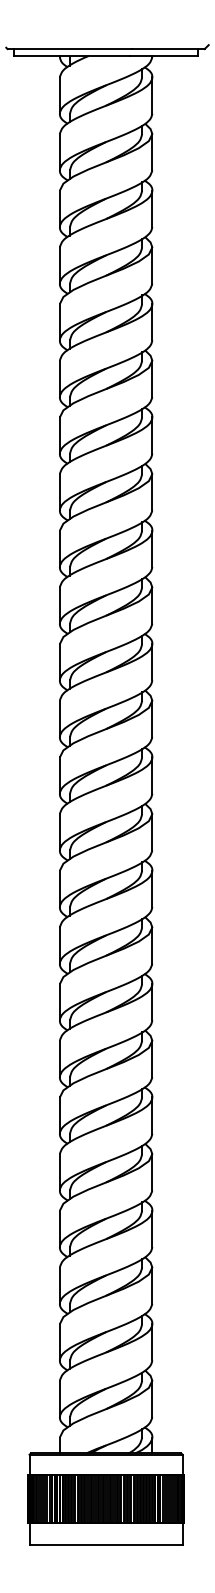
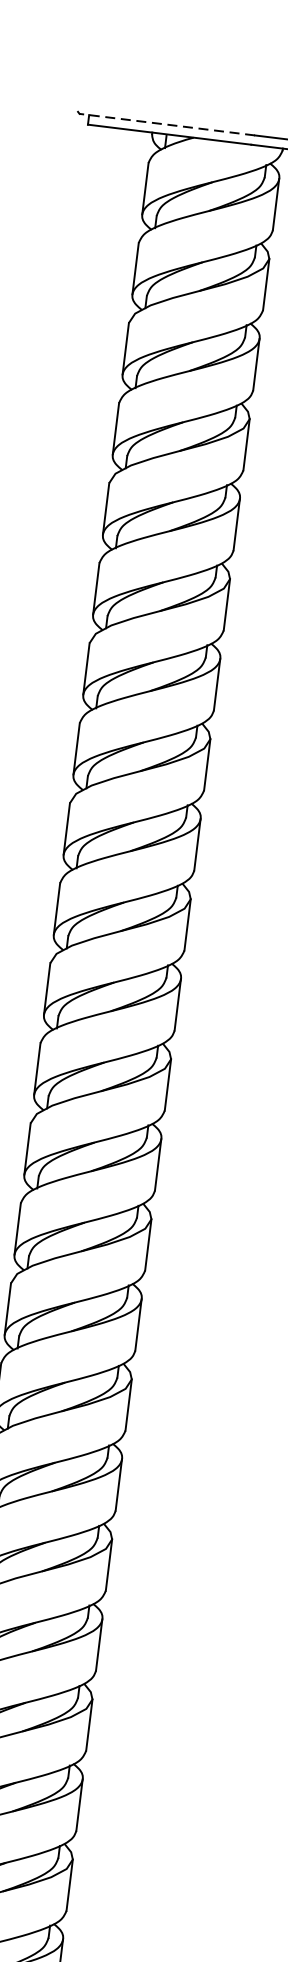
line: (69, 49) -> (167, 125), solid -> dashed

